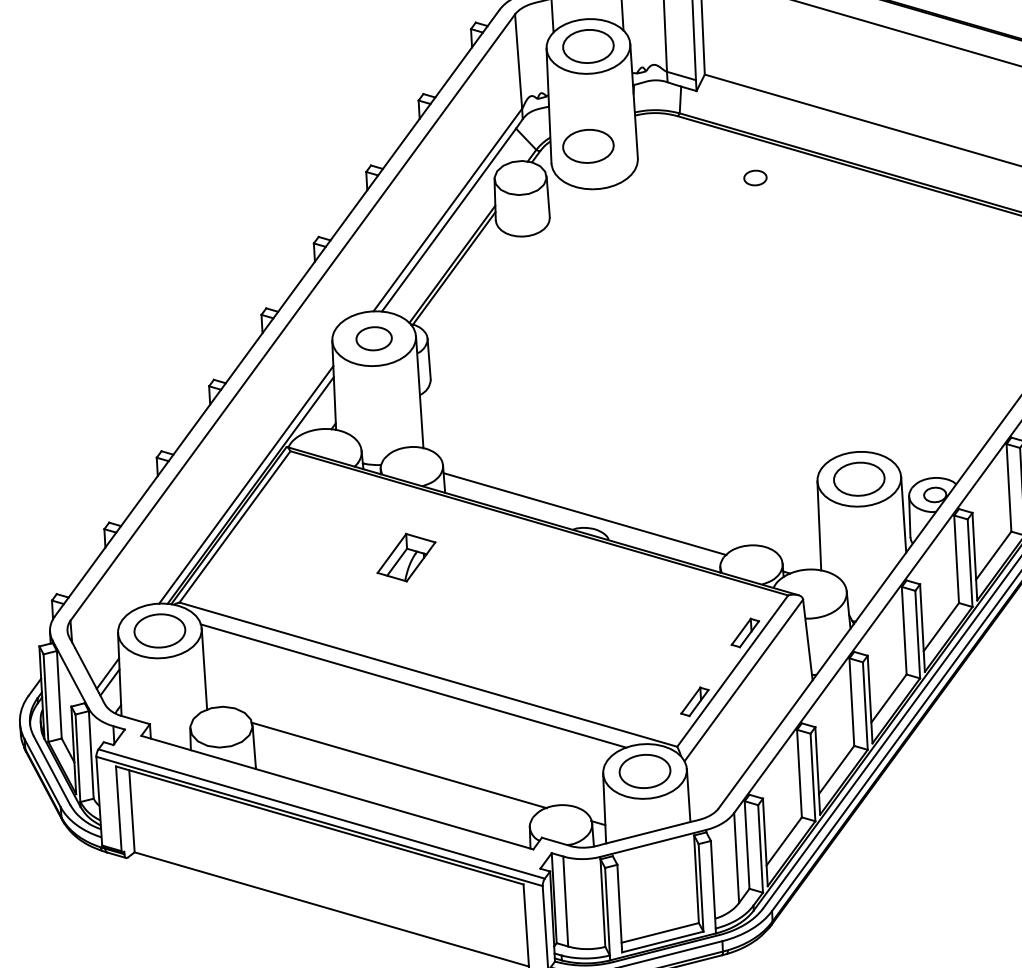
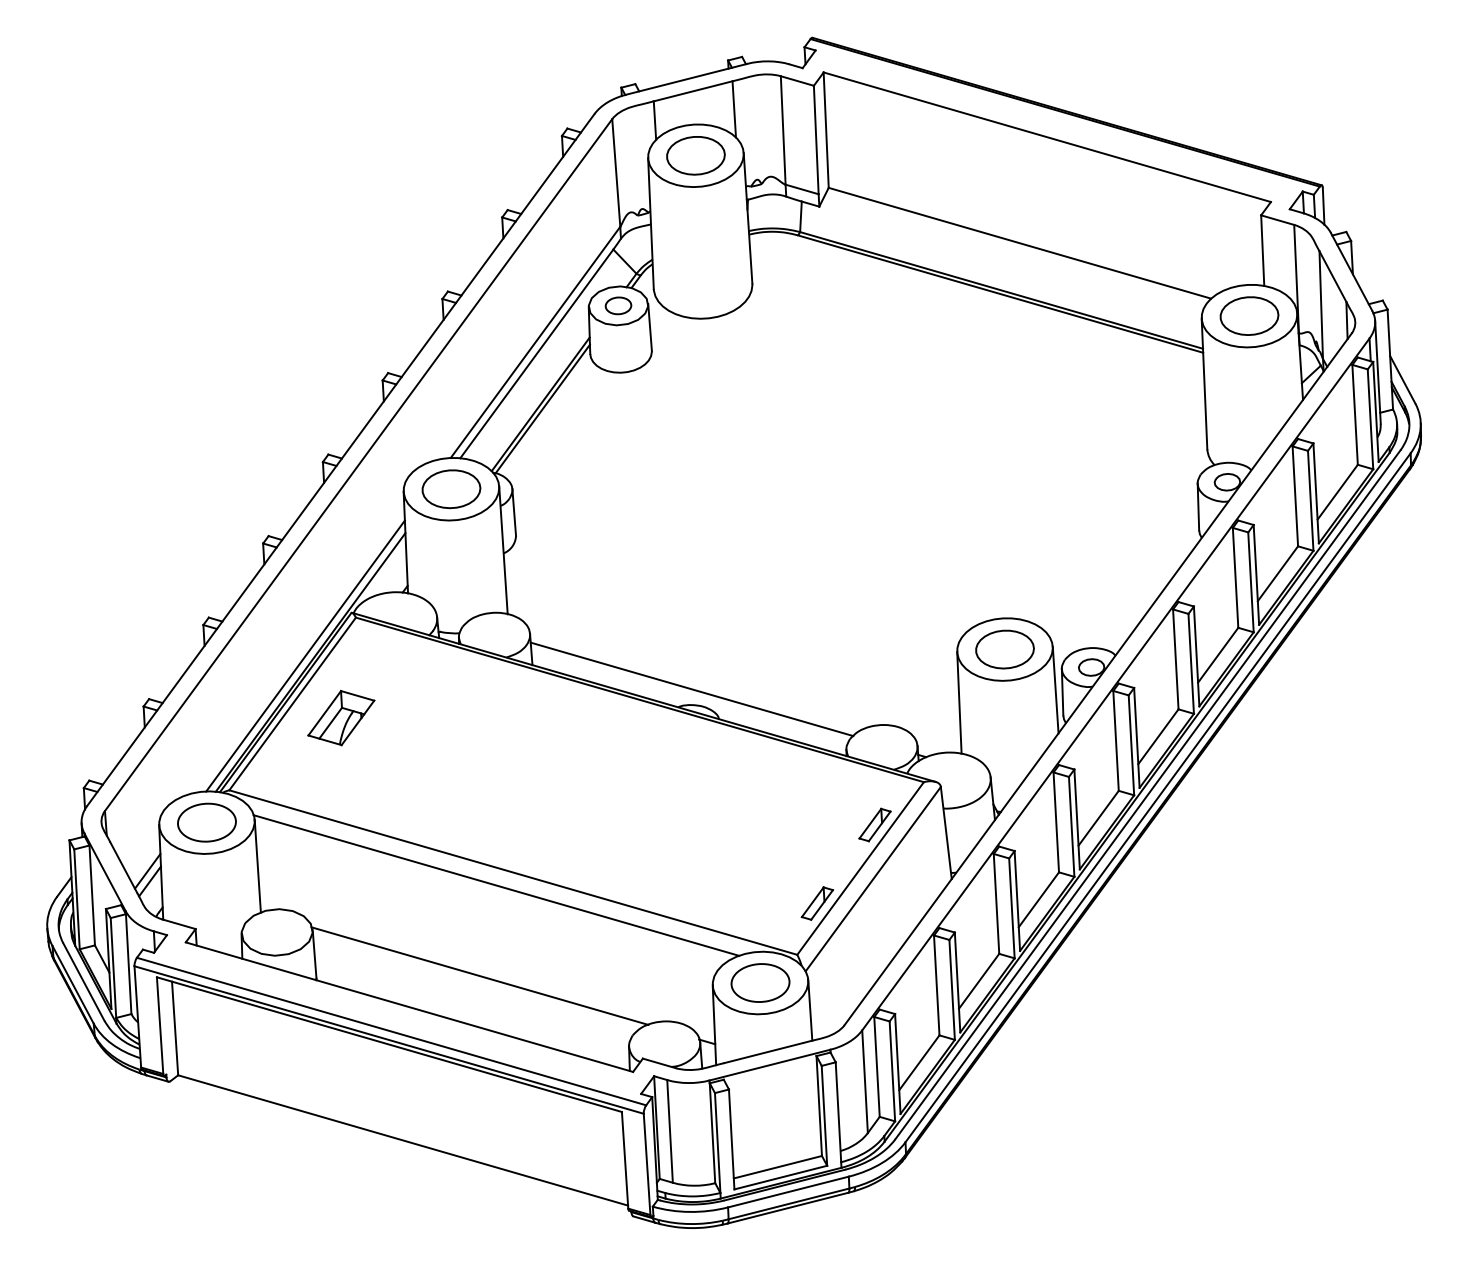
part: (588, 146) -> (695, 269), removed
part: (755, 177) -> (618, 305), moved
part: (374, 338) -> (451, 489), size x1.43
part: (406, 558) -> (341, 718), moved

